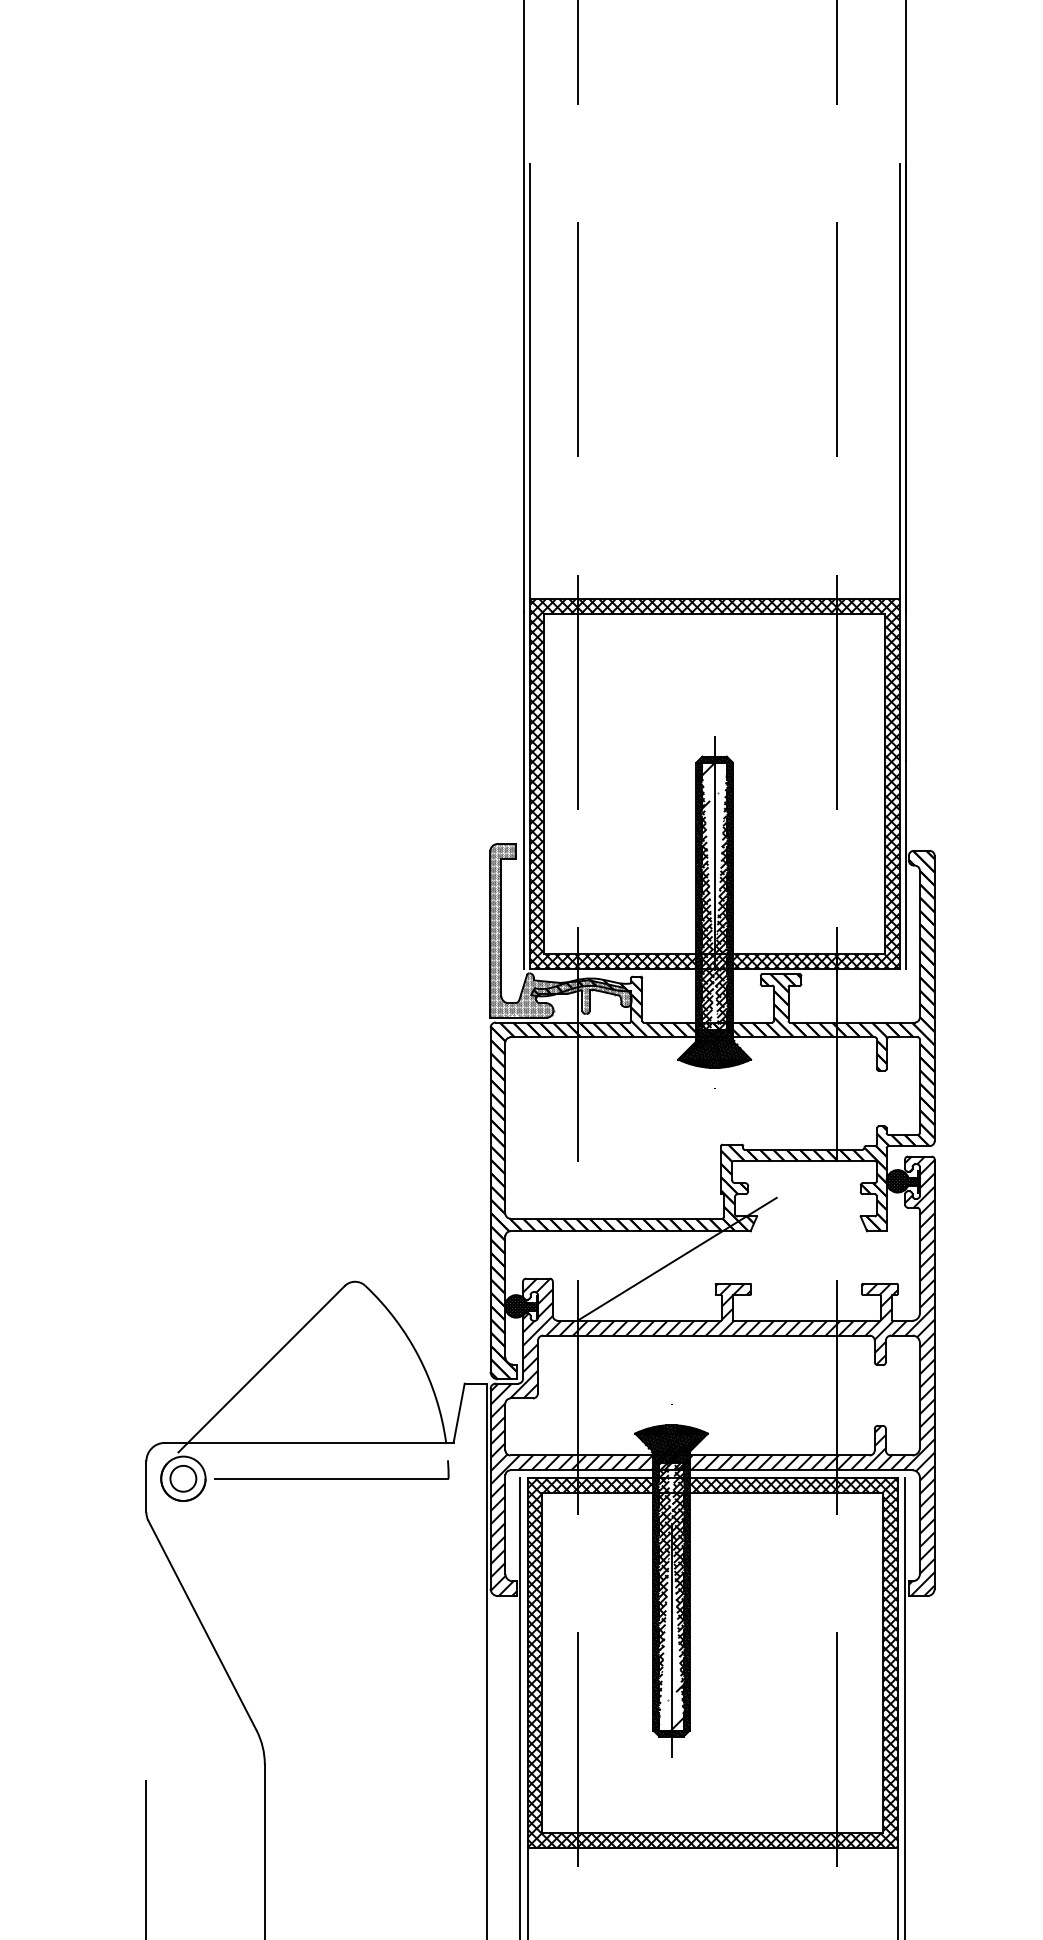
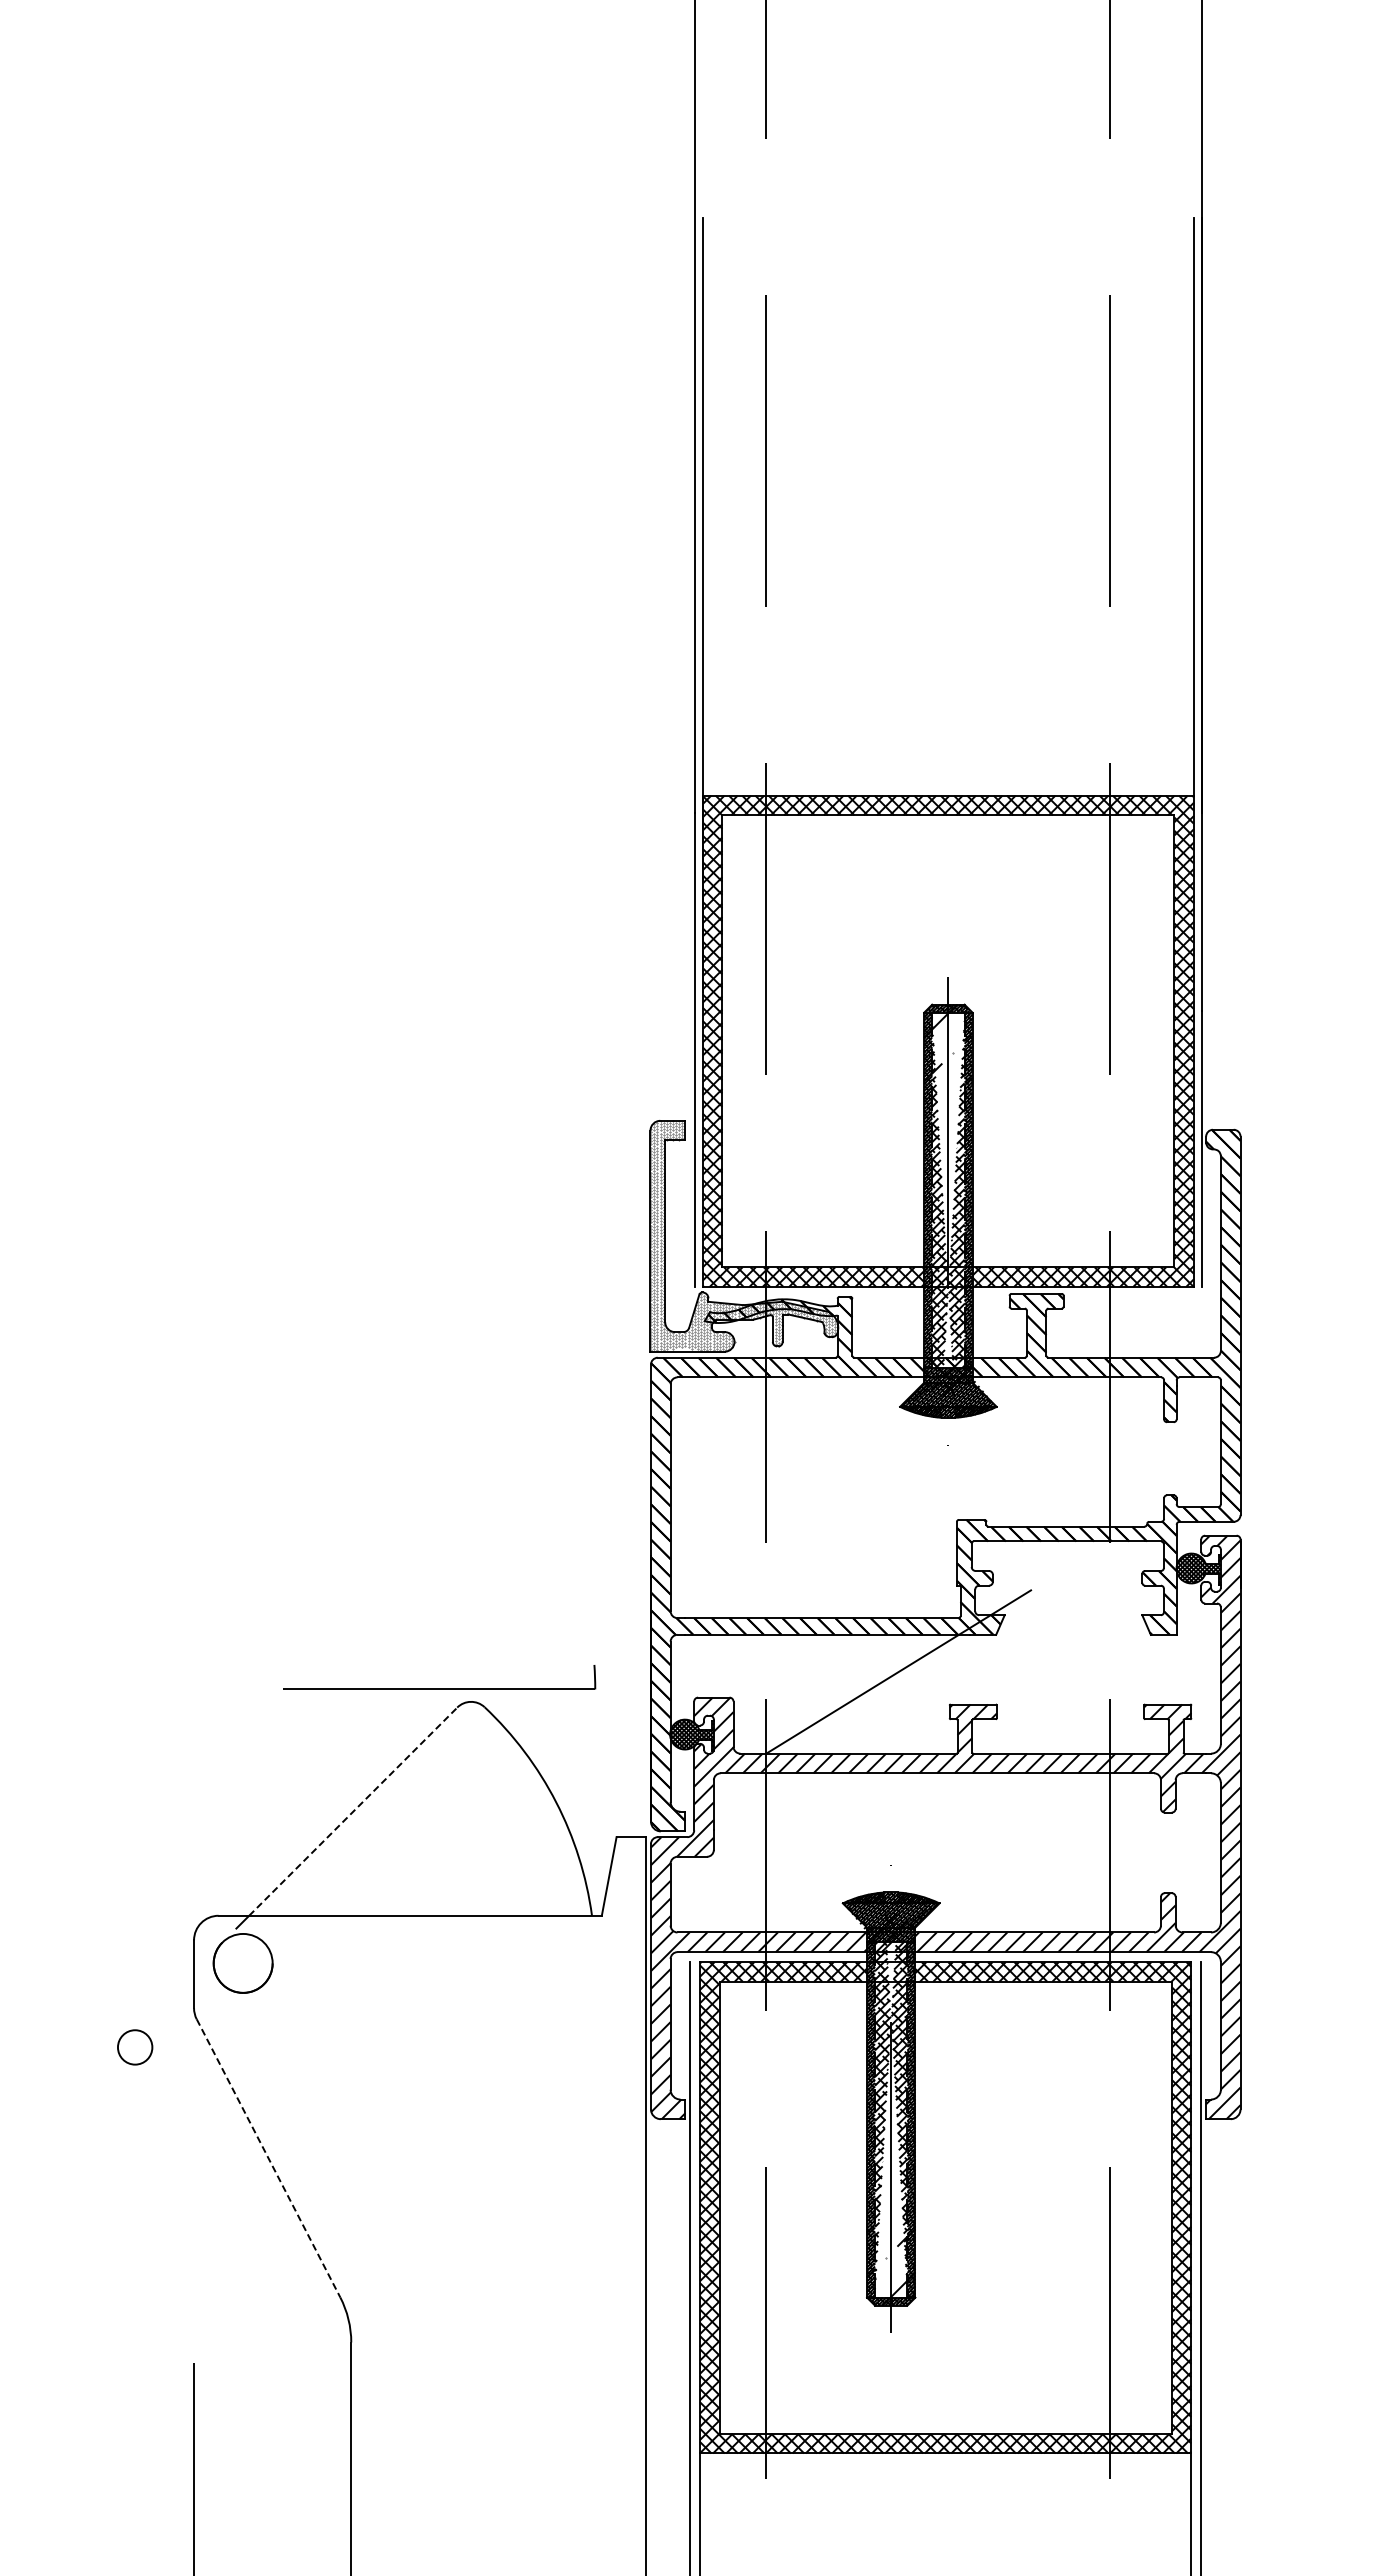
line: (266, 1364) -> (353, 1811), solid -> dashed
circle: (183, 1478) -> (135, 2047), moved
part: (331, 1478) -> (439, 1688), moved
line: (202, 1625) -> (268, 2158), solid -> dashed

